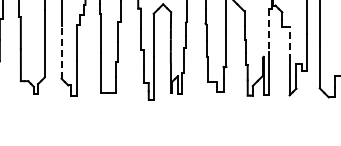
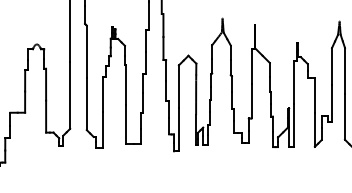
line: (268, 31) -> (293, 82), dashed -> solid
line: (289, 44) -> (314, 95), dashed -> solid
line: (61, 52) -> (86, 103), dashed -> solid

